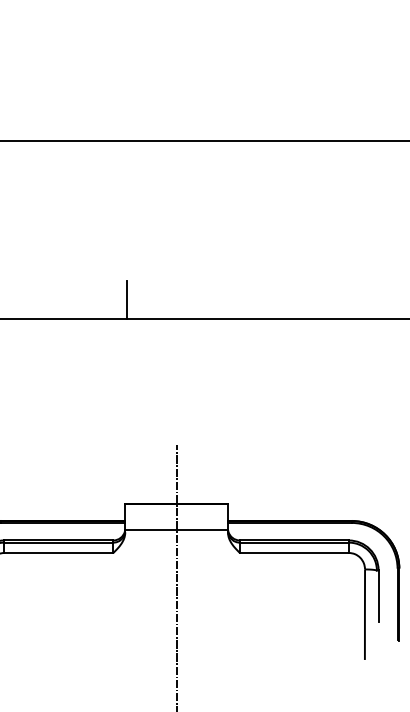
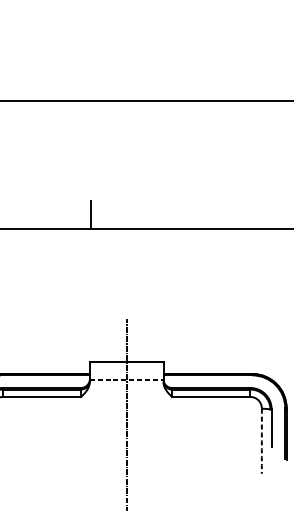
line: (177, 529) -> (127, 380), solid -> dashed
arc: (364, 614) -> (261, 441), solid -> dashed

